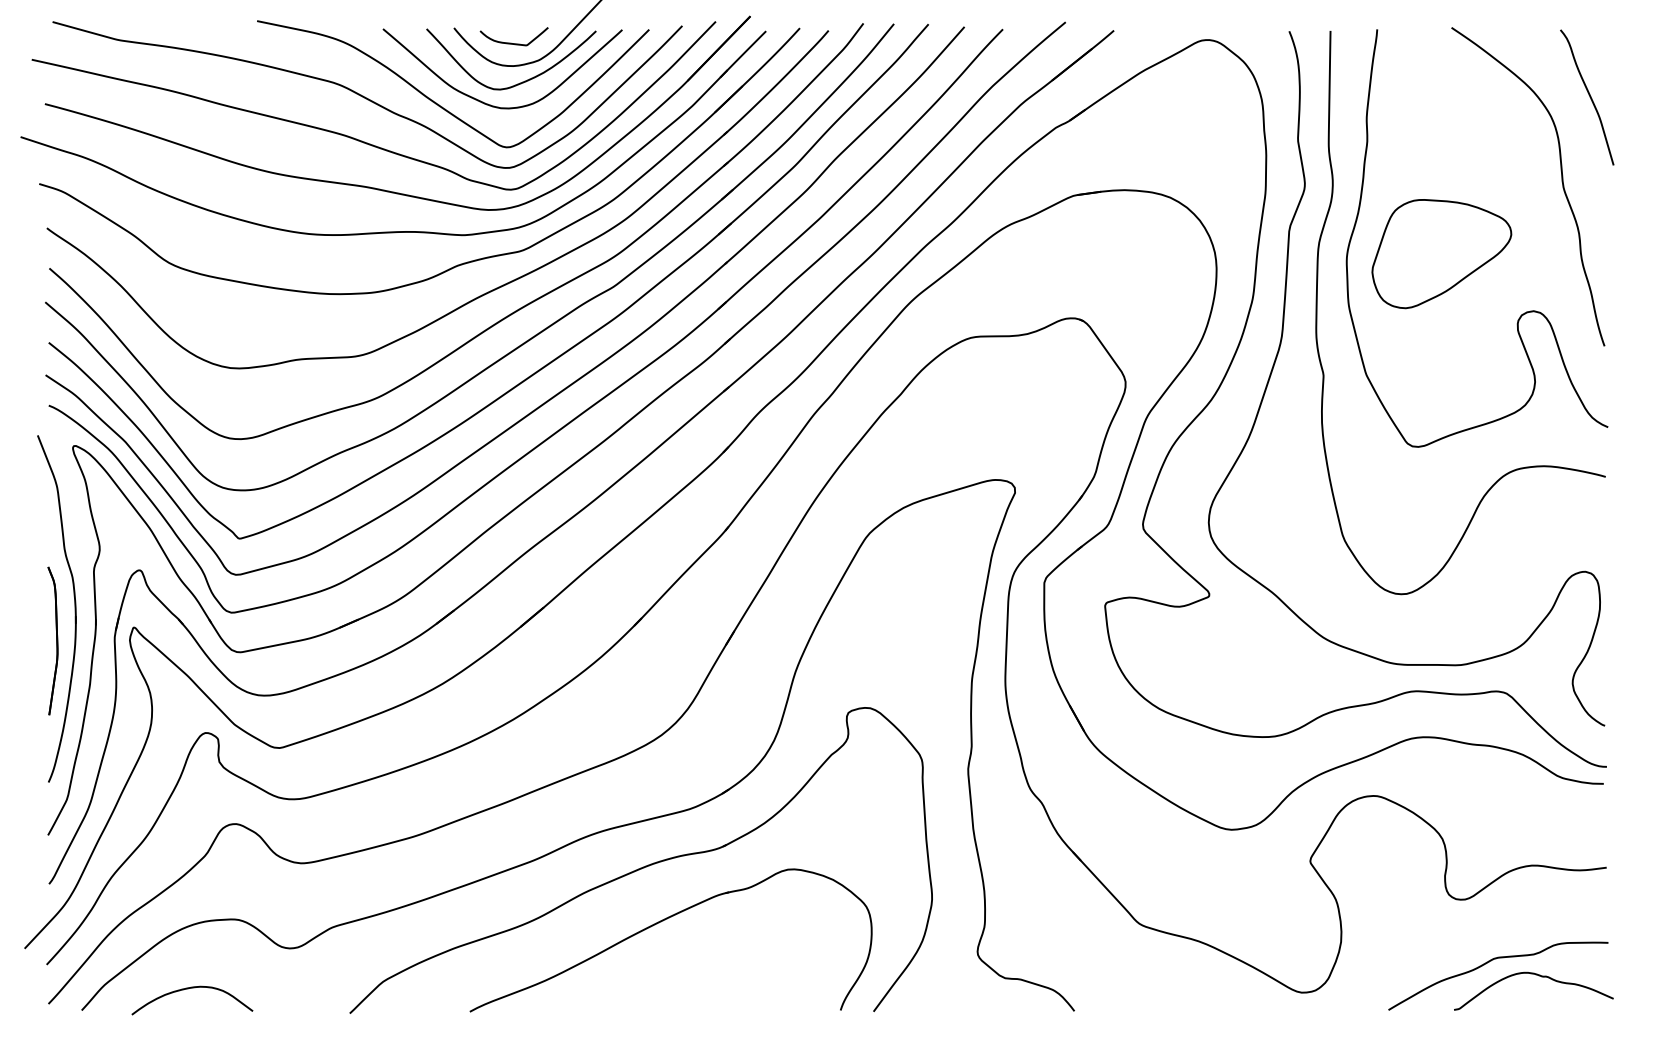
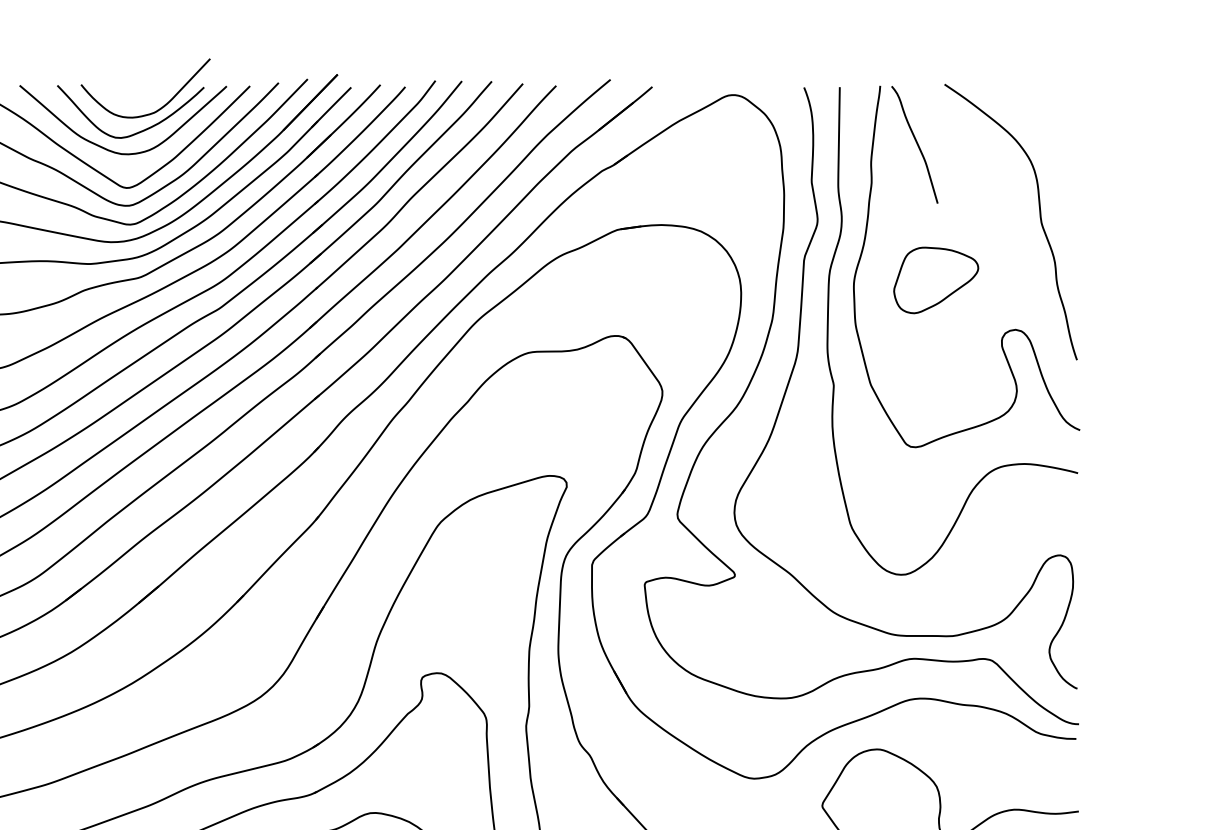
curve: (511, 42) -> (130, 97), removed
curve: (1589, 97) -> (916, 144), moved
part: (1441, 254) -> (935, 280), size x0.7

